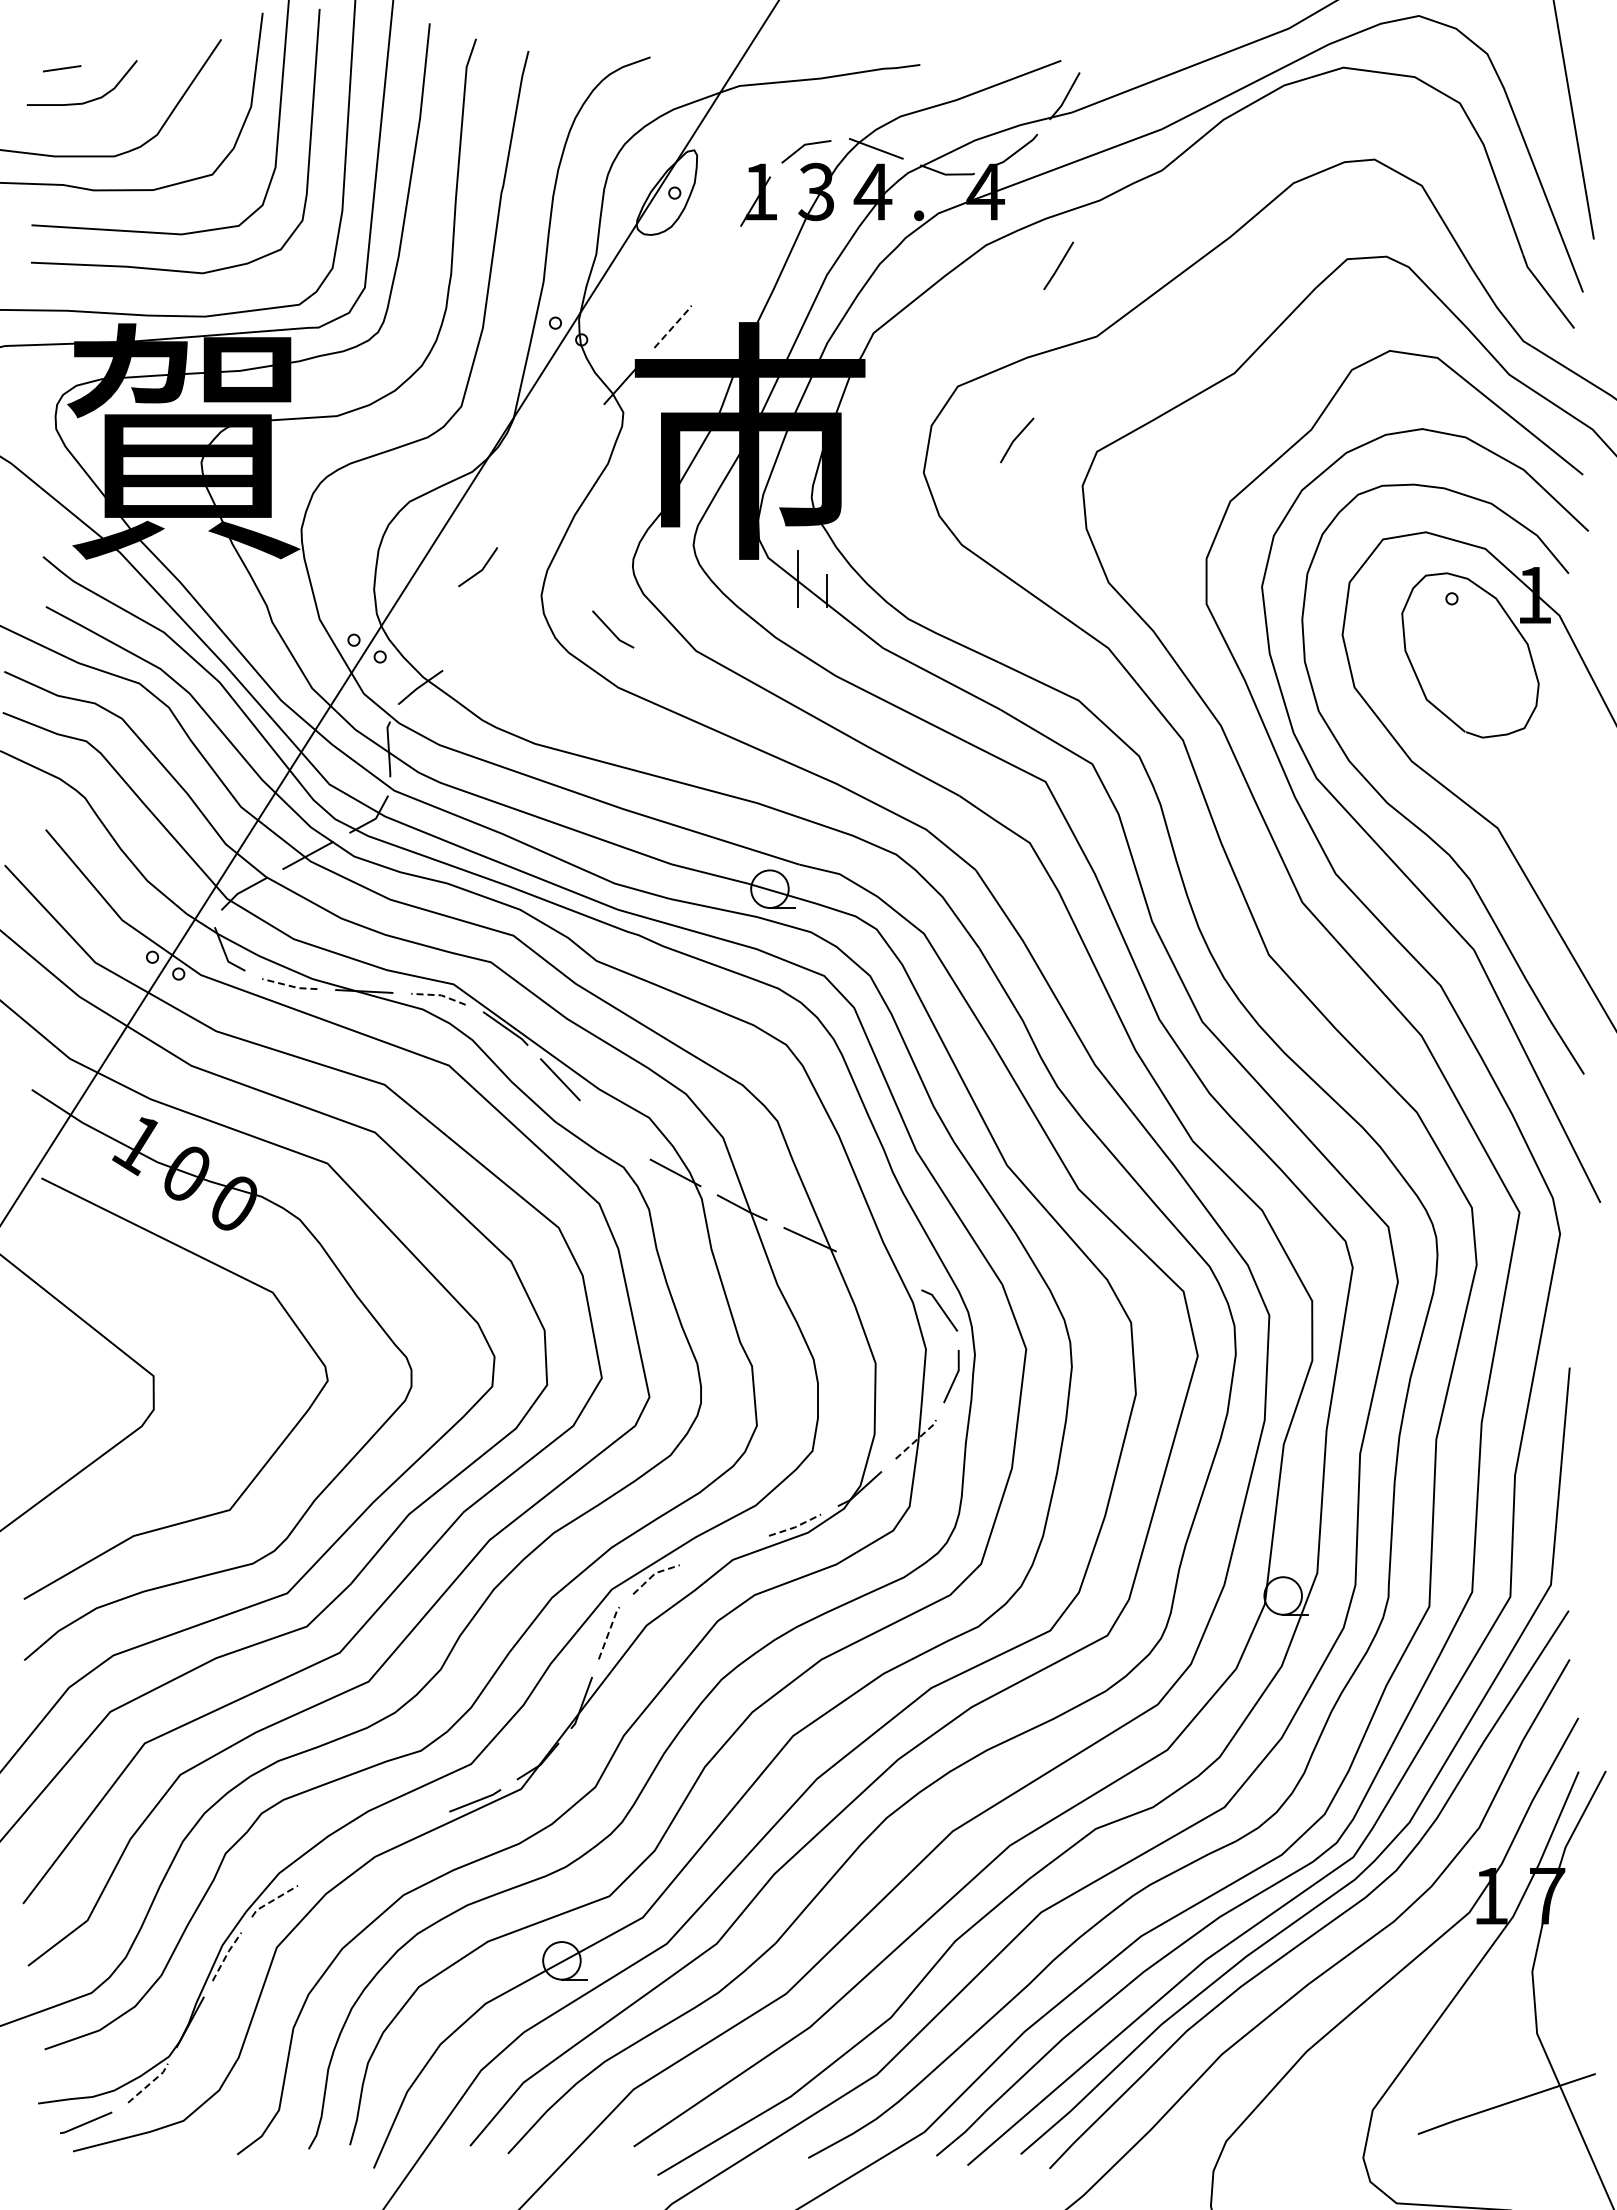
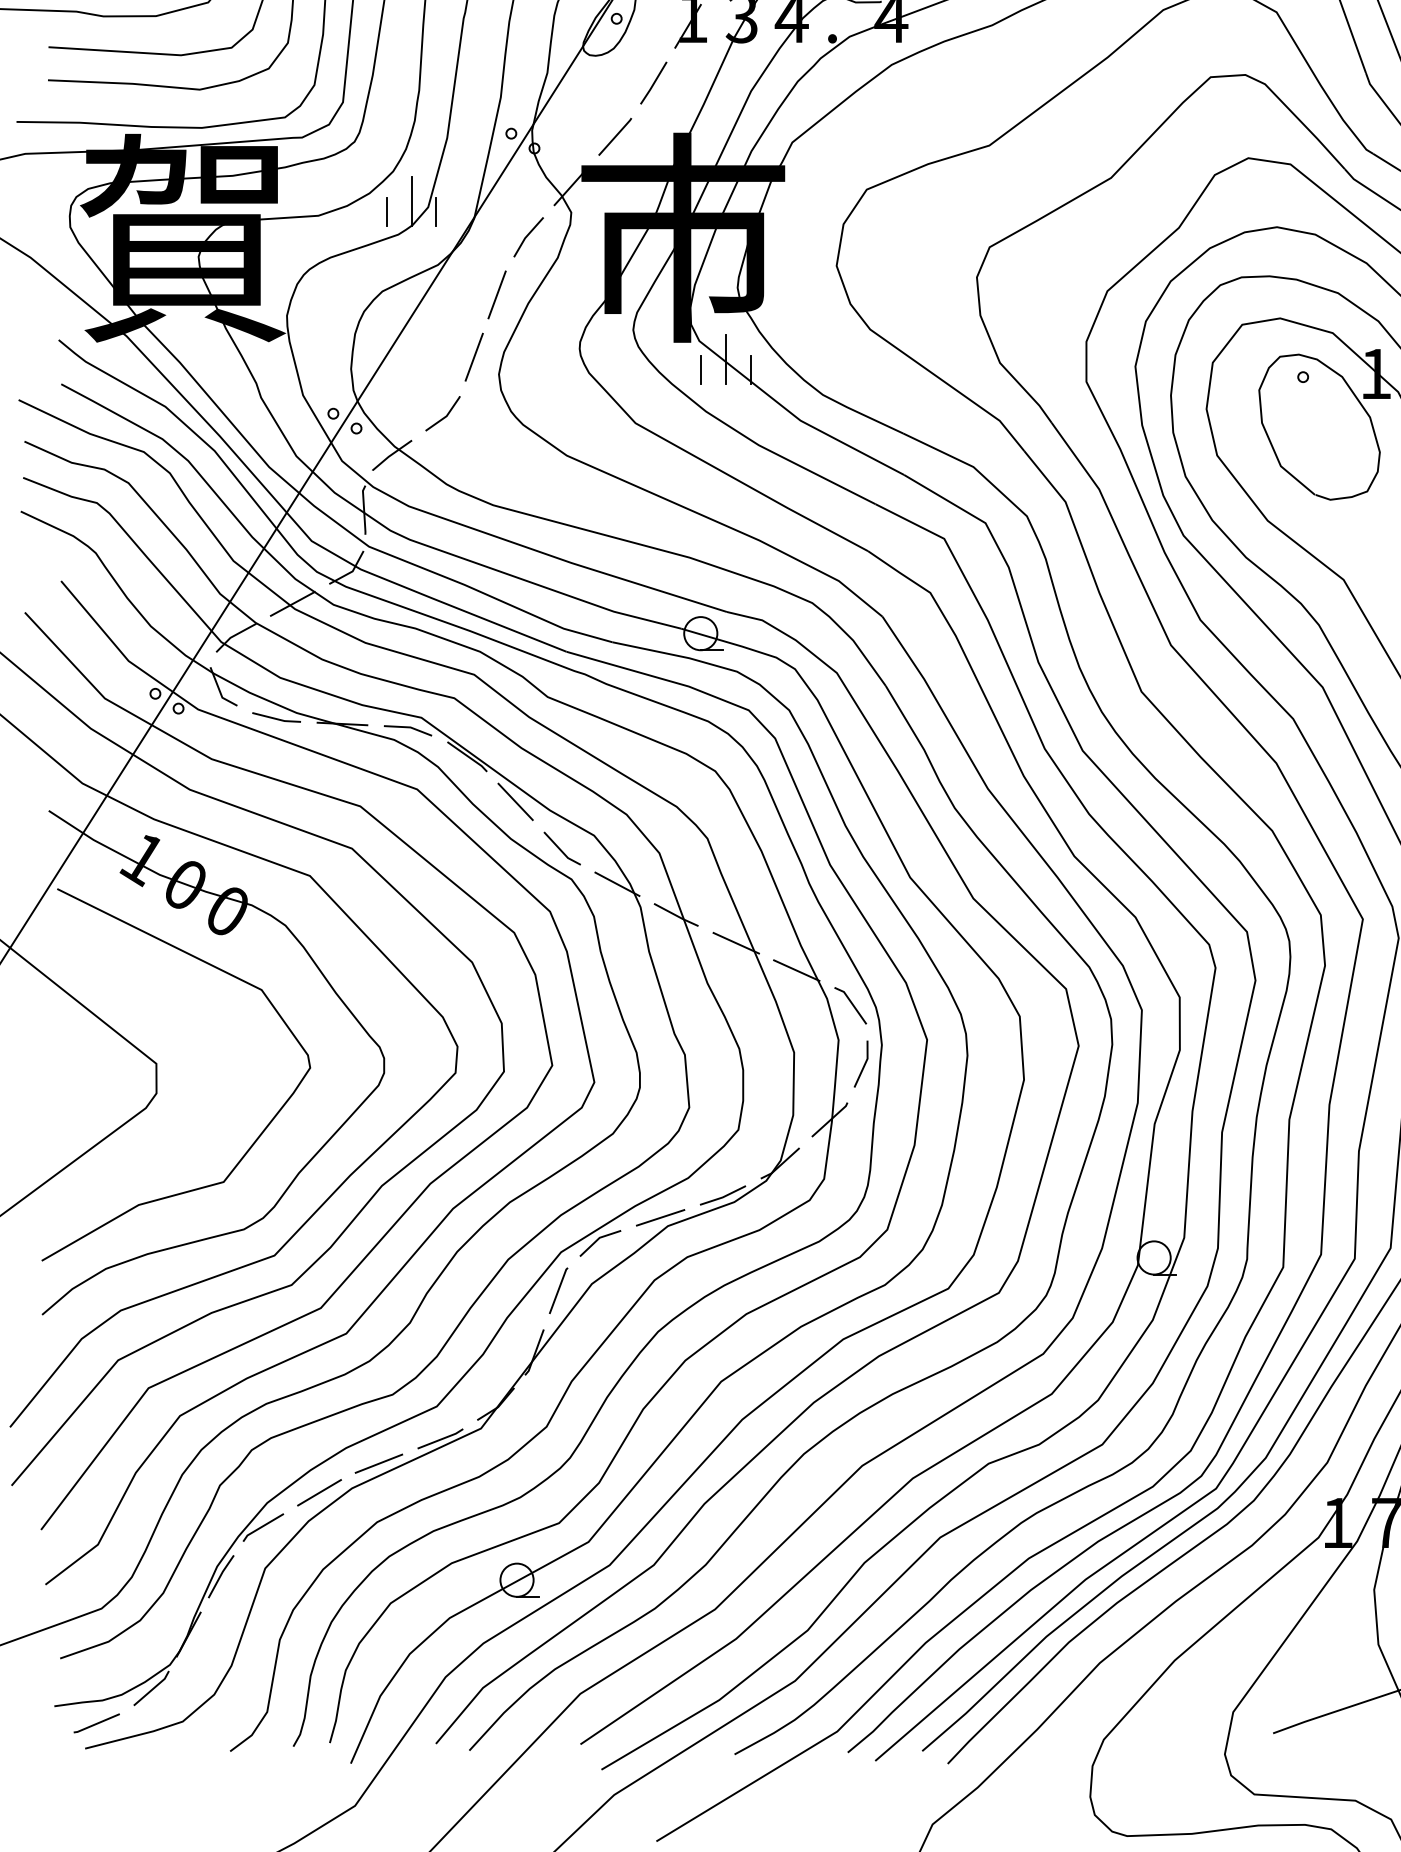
line: (1058, 265) -> (653, 82), moved
line: (673, 326) -> (615, 136), dashed -> solid
line: (442, 399) -> (411, 201), added
line: (414, 412) -> (386, 212), added
line: (470, 412) -> (436, 212), added
line: (1016, 439) -> (528, 236), moved
line: (539, 505) -> (497, 294), added
line: (479, 570) -> (444, 416), moved
line: (513, 575) -> (474, 356), added
line: (769, 590) -> (700, 369), added
line: (611, 629) -> (560, 848), moved
line: (290, 985) -> (277, 718), dashed -> solid
line: (439, 995) -> (408, 727), dashed -> solid
line: (878, 1270) -> (796, 970), added
line: (917, 1439) -> (831, 1119), dashed -> solid
line: (795, 1527) -> (723, 1197), dashed -> solid
line: (724, 1550) -> (660, 1217), added
line: (654, 1574) -> (598, 1238), dashed -> solid
line: (608, 1632) -> (558, 1290), dashed -> solid
line: (405, 1828) -> (378, 1463), added
line: (338, 1861) -> (319, 1492), added
line: (273, 1900) -> (262, 1526), dashed -> solid
line: (226, 1955) -> (220, 1575), dashed -> solid
line: (150, 2083) -> (153, 1688), dashed -> solid

